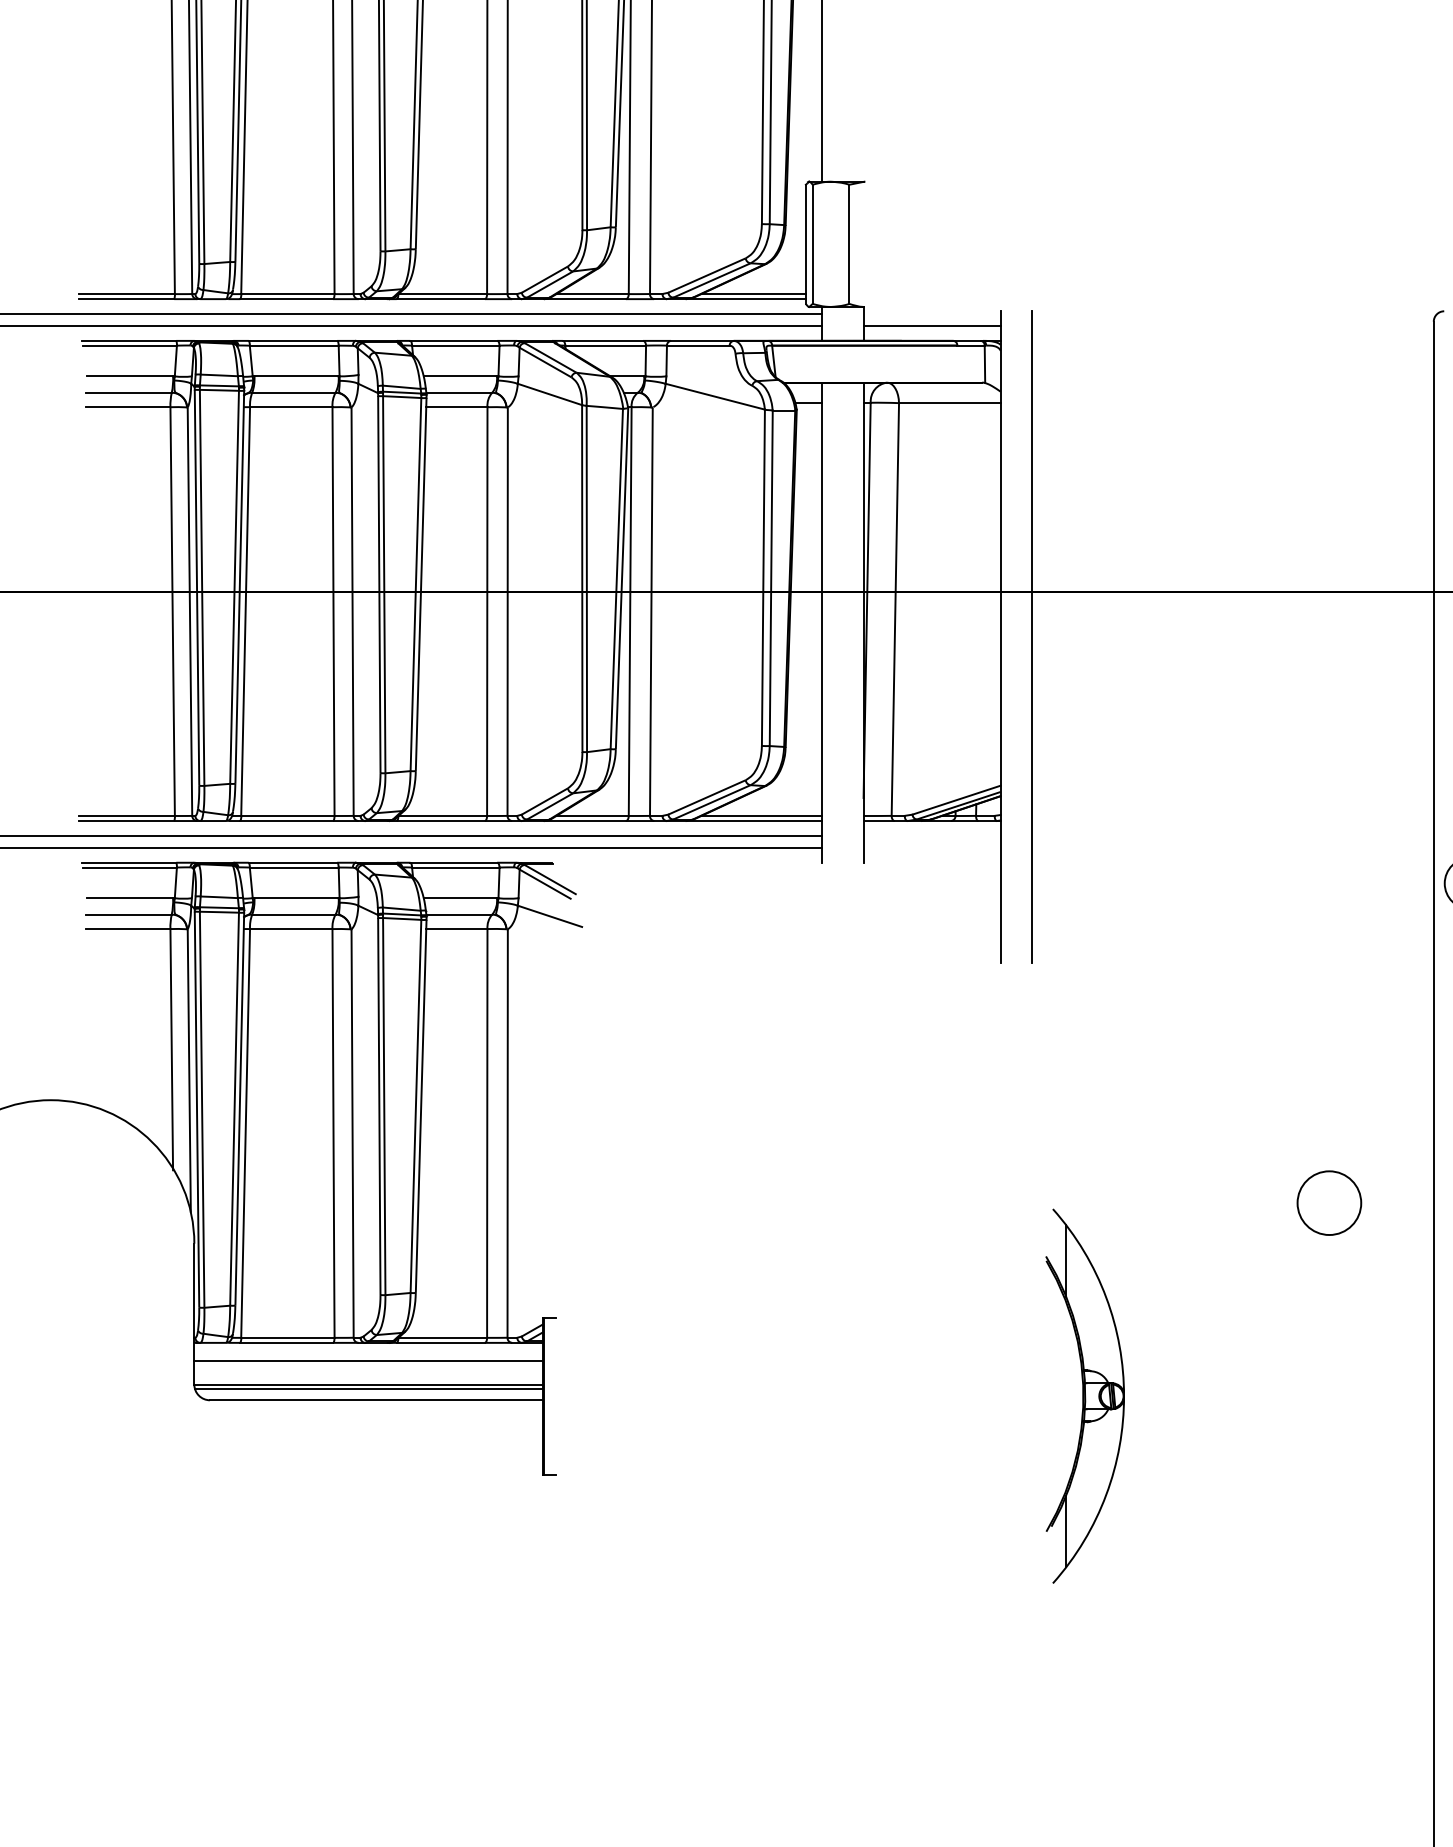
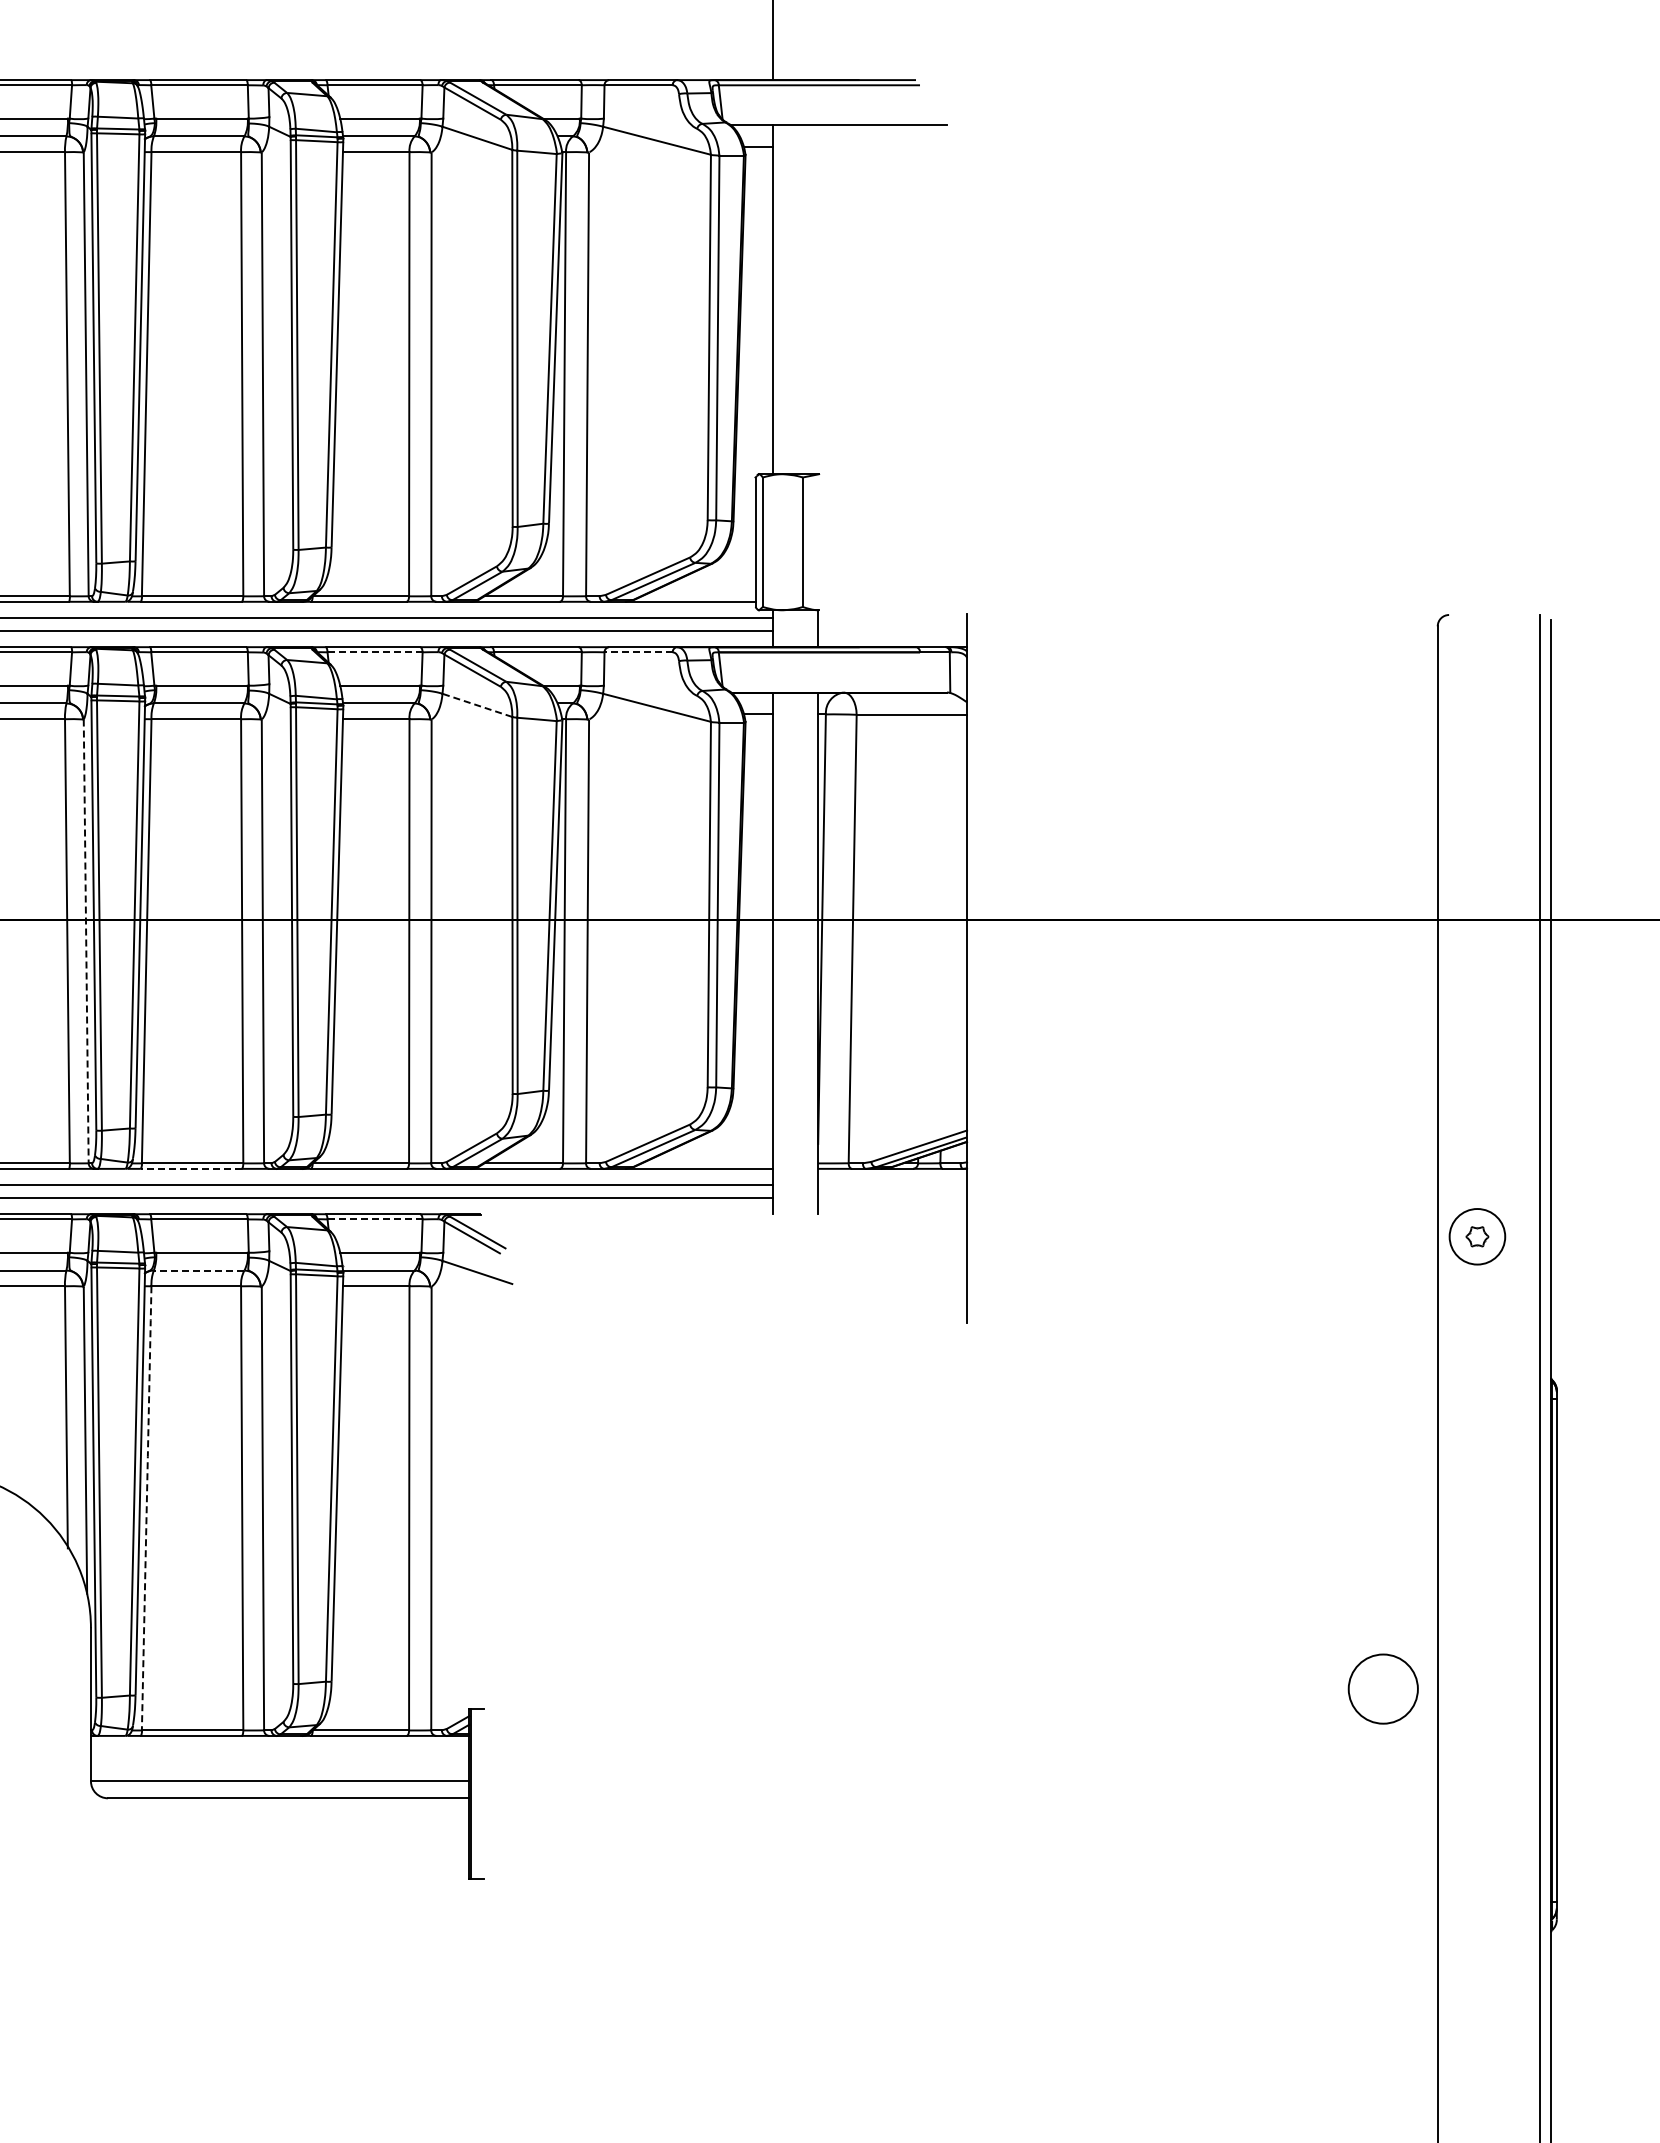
line: (753, 294) -> (698, 596), removed
line: (931, 326) -> (892, 631), removed
line: (456, 345) -> (375, 652), solid -> dashed
line: (698, 345) -> (638, 652), solid -> dashed
line: (550, 394) -> (477, 705), solid -> dashed
line: (190, 610) -> (86, 940), solid -> dashed
line: (1032, 636) -> (1001, 968), removed
line: (761, 816) -> (707, 1163), removed
line: (285, 820) -> (190, 1168), solid -> dashed
line: (456, 867) -> (375, 1219), solid -> dashed
line: (293, 914) -> (198, 1270), solid -> dashed
line: (245, 1132) -> (146, 1507), solid -> dashed
circle: (1328, 1202) -> (1382, 1688), moved
line: (367, 1360) -> (279, 1755), removed
line: (368, 1389) -> (280, 1786), removed
part: (1084, 1395) -> (1058, 1793), removed

